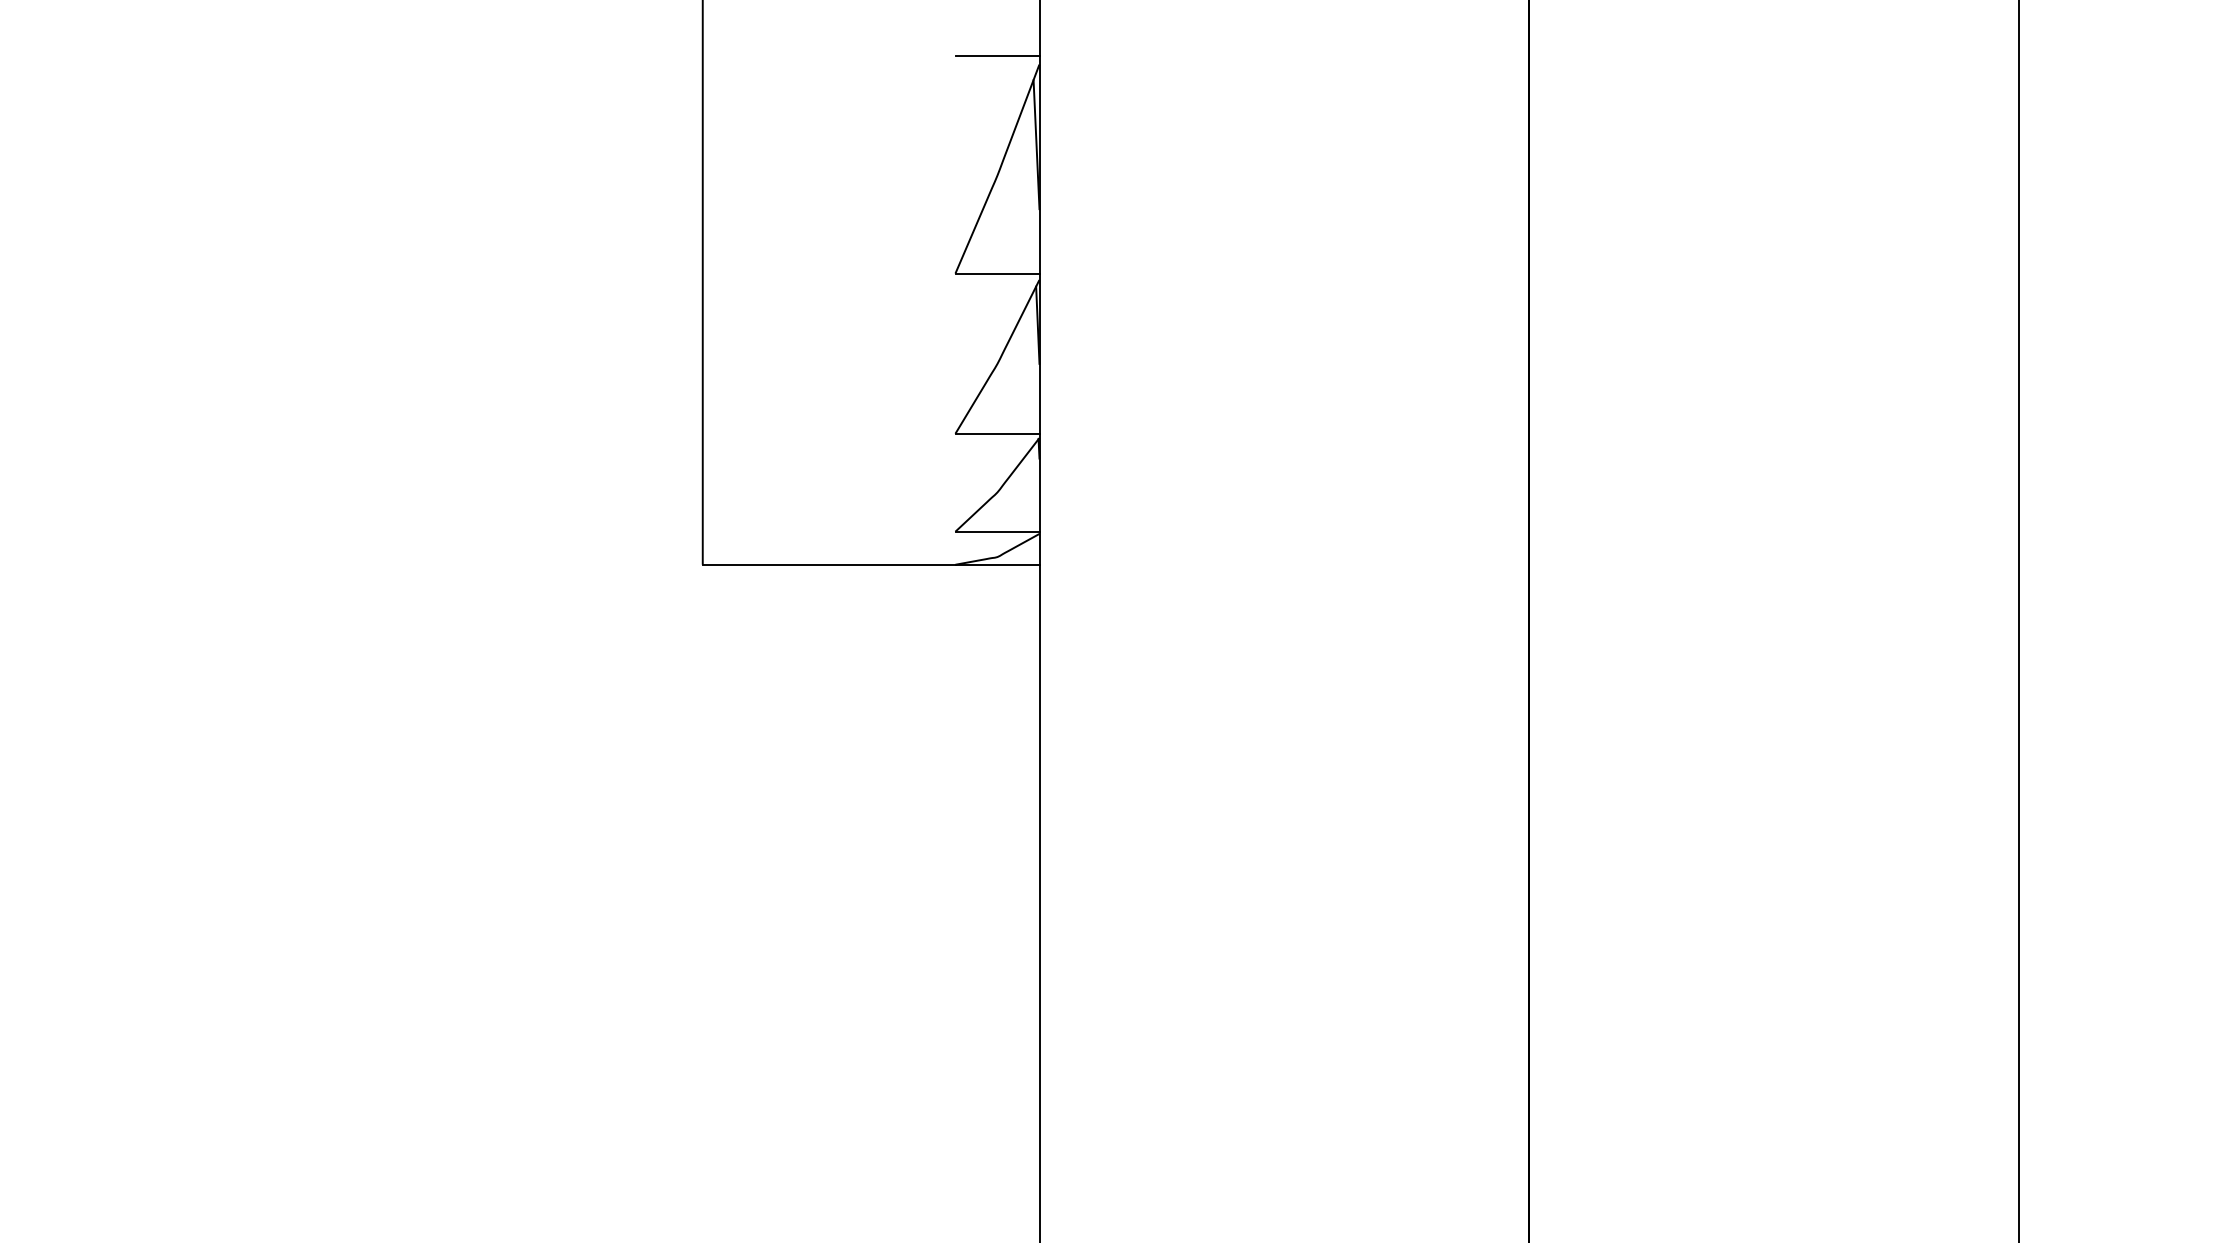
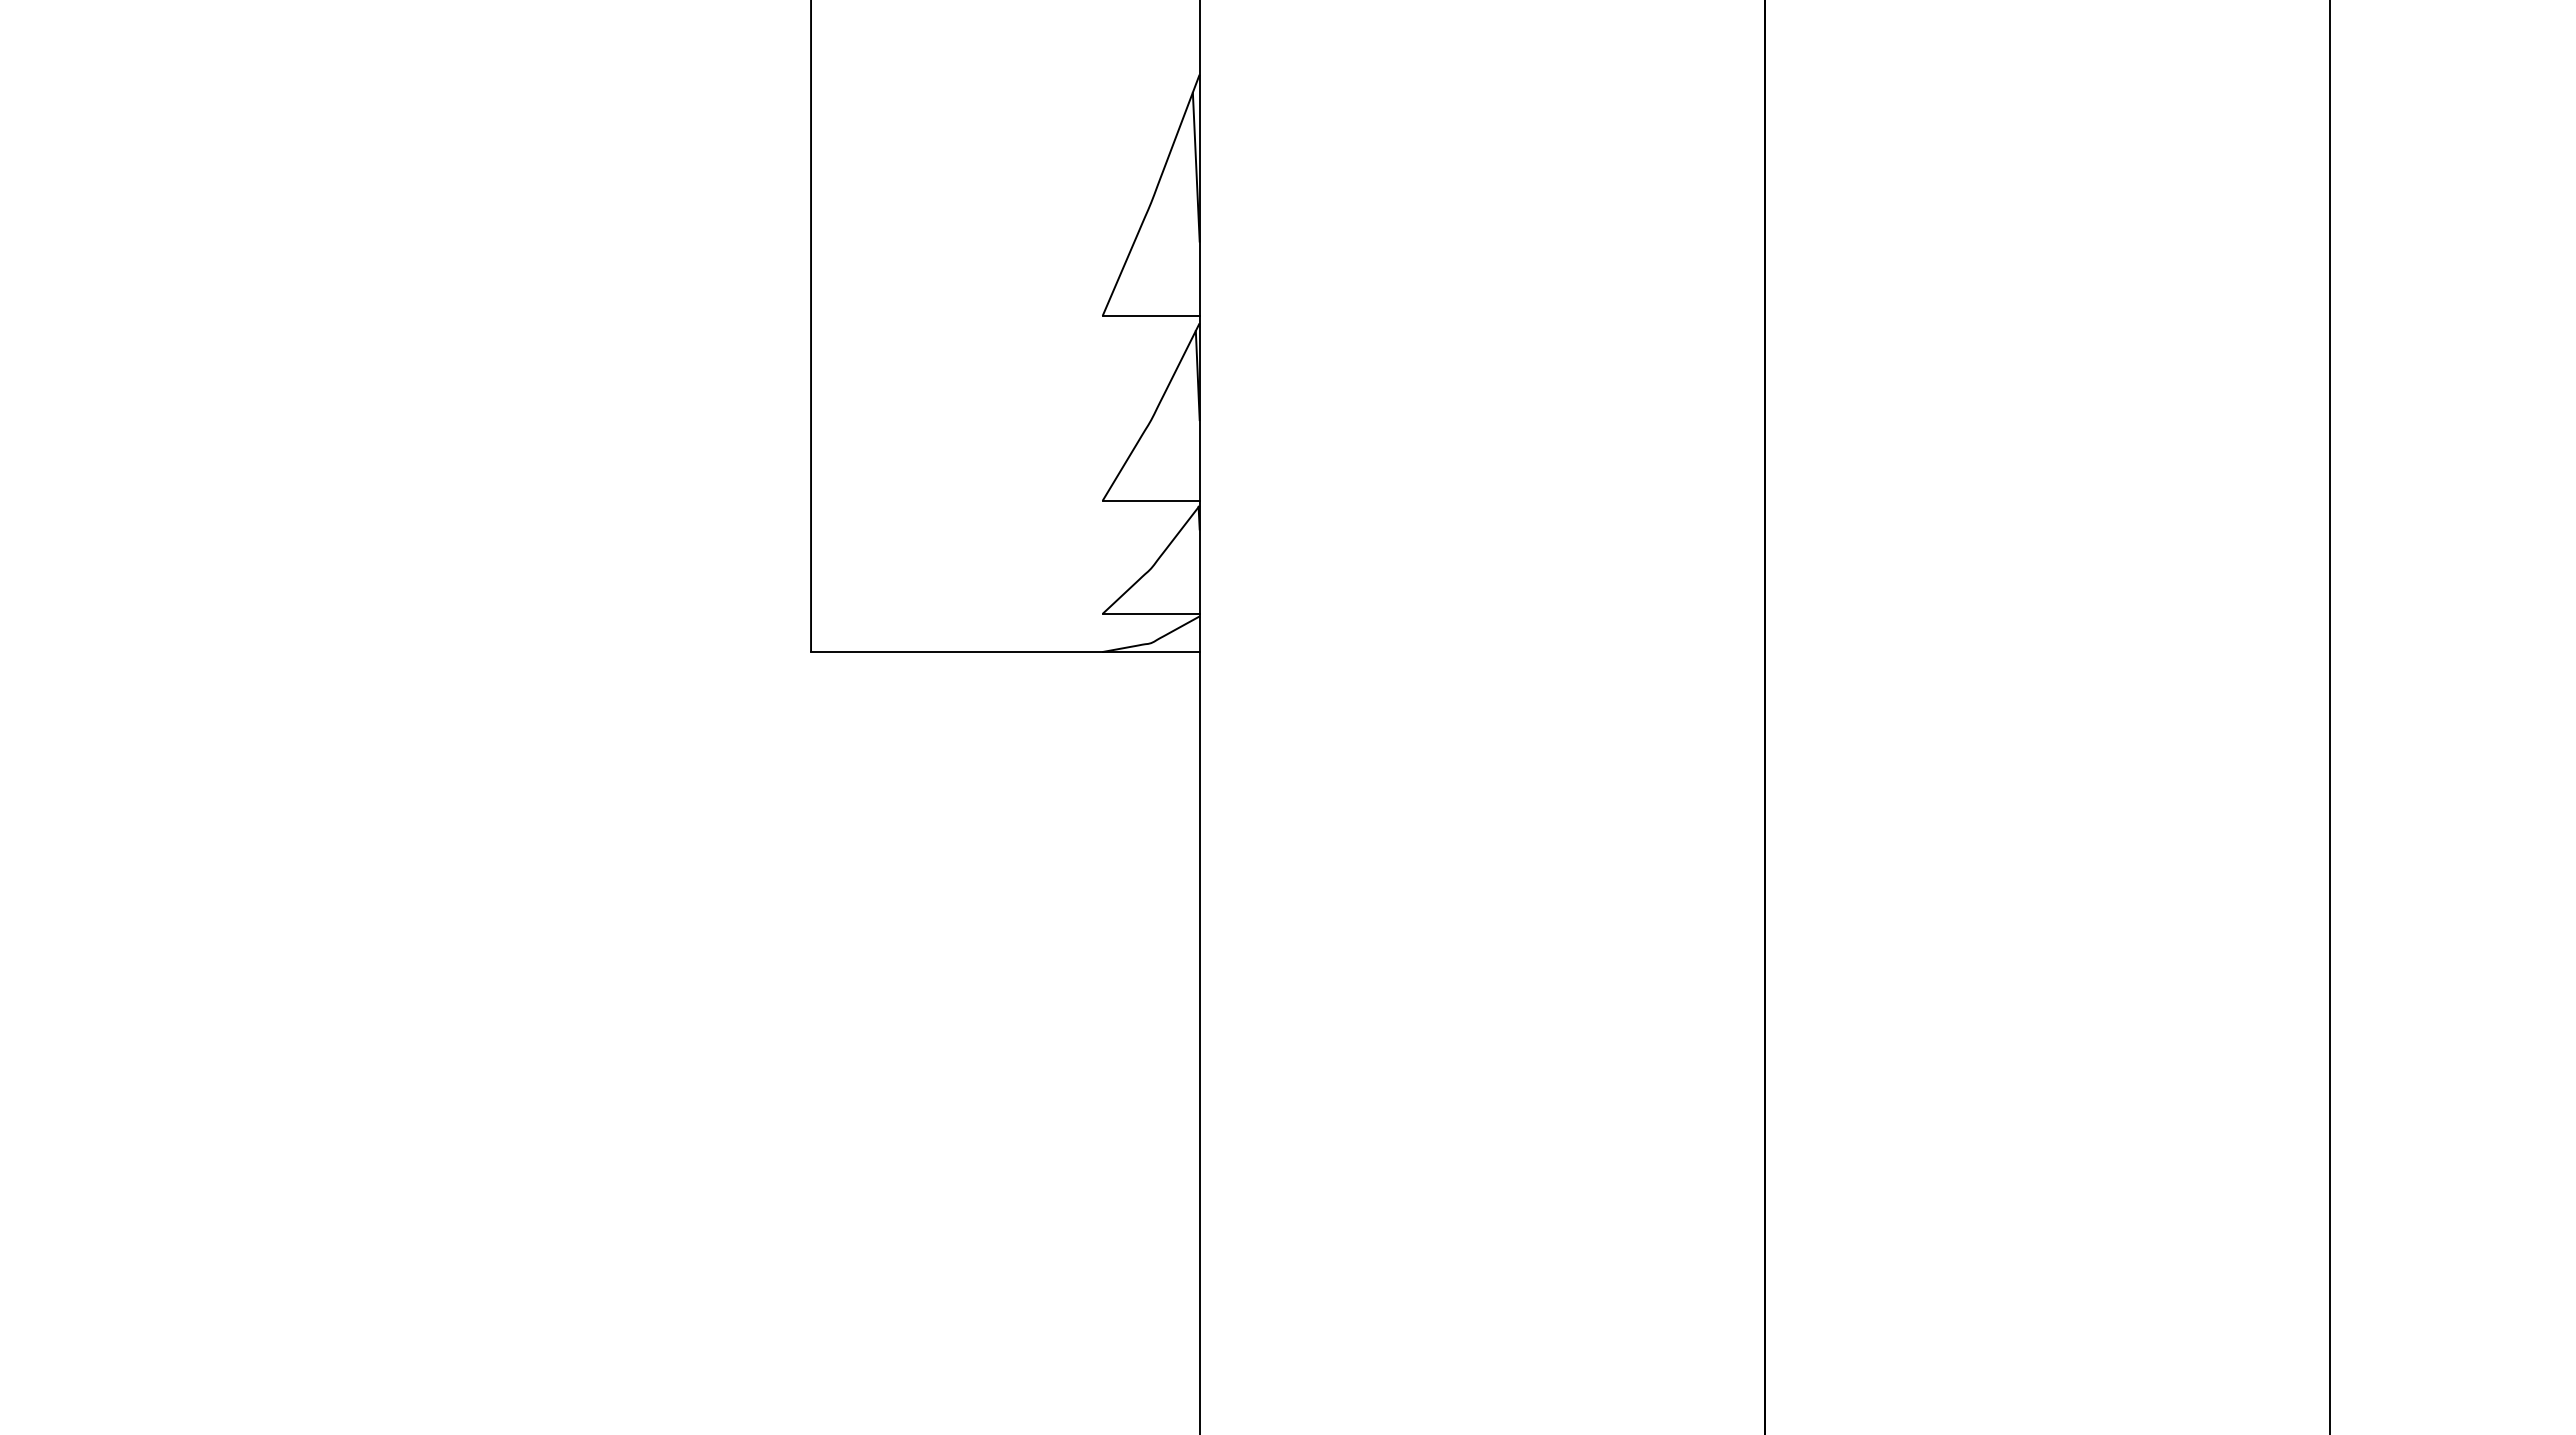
line: (996, 56) -> (1150, 65), removed

